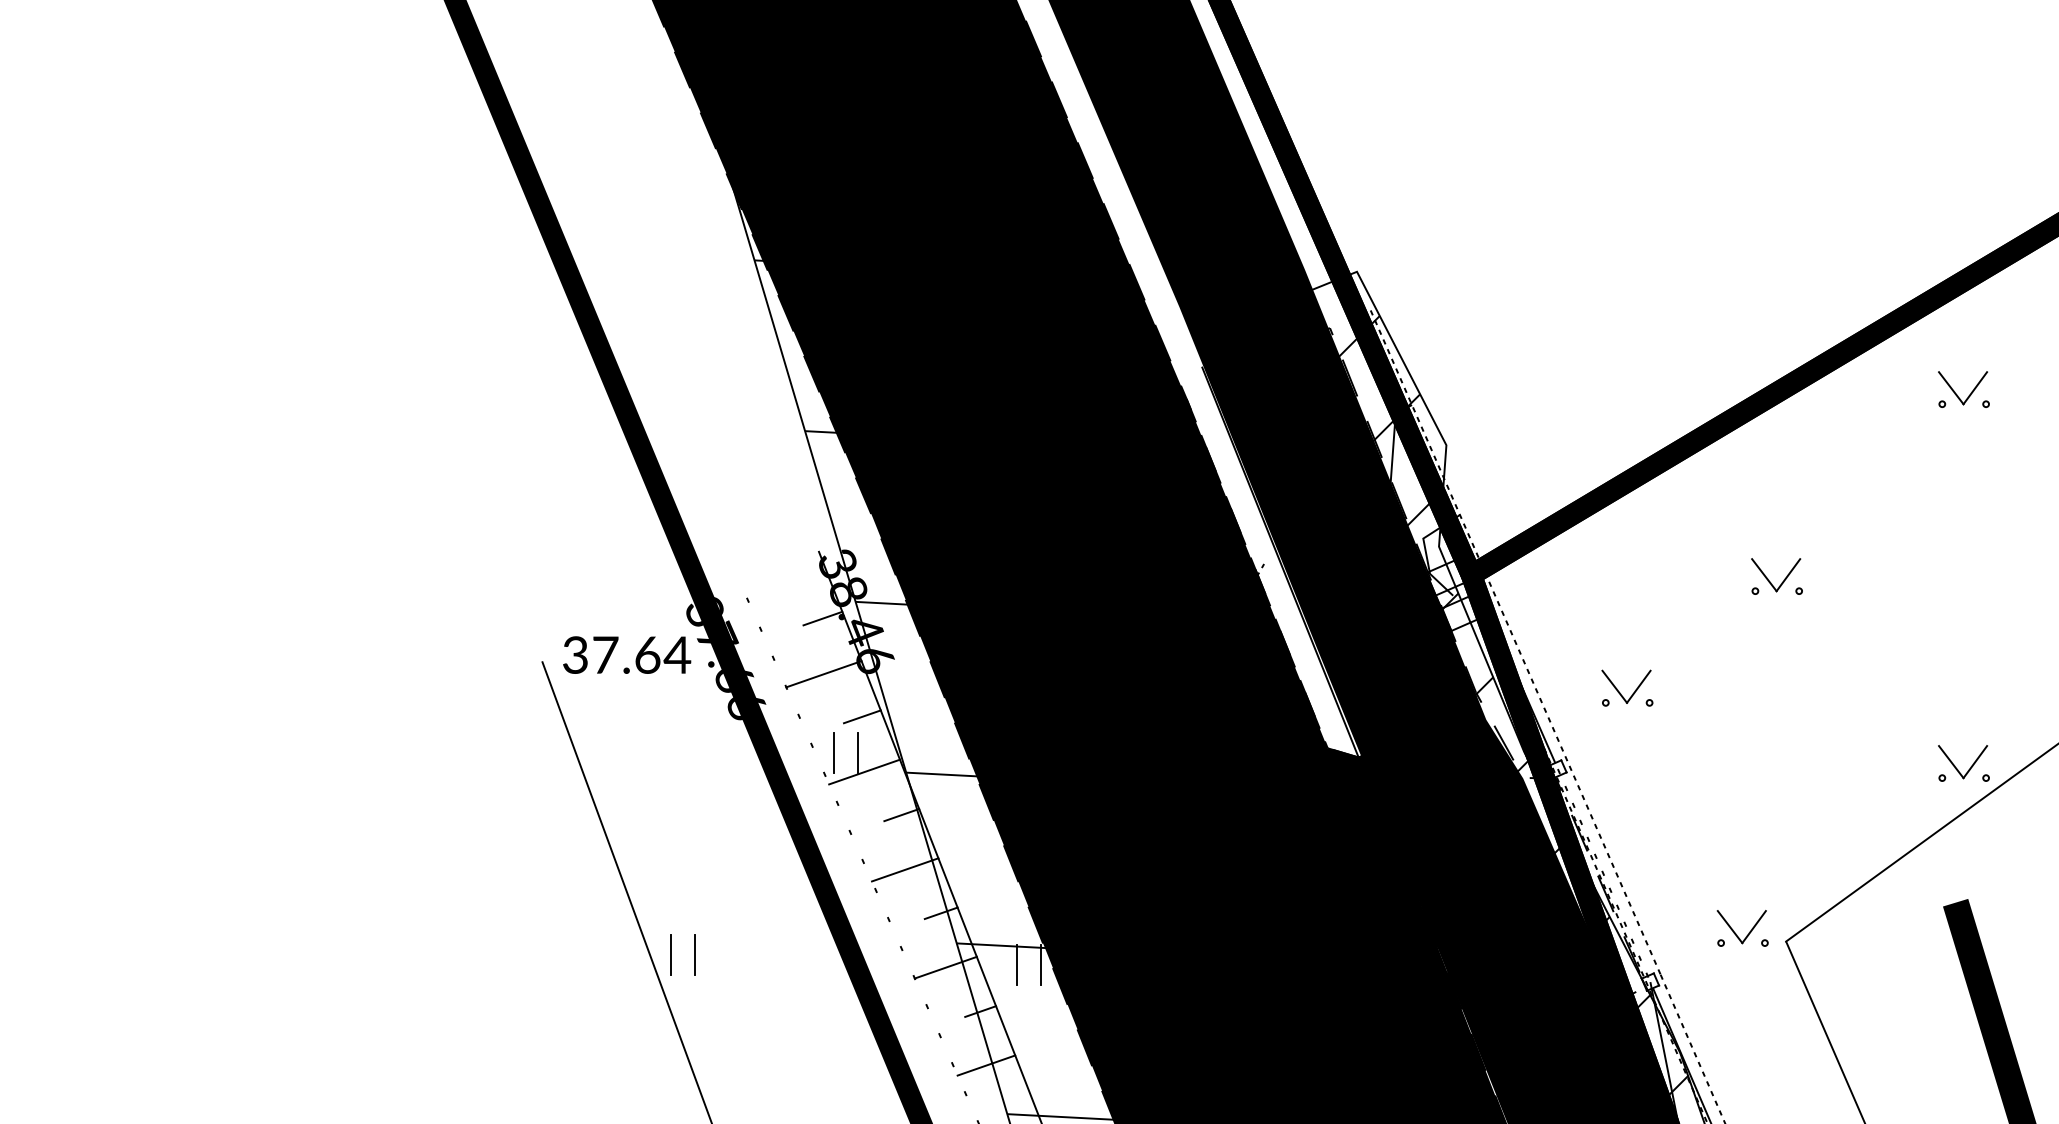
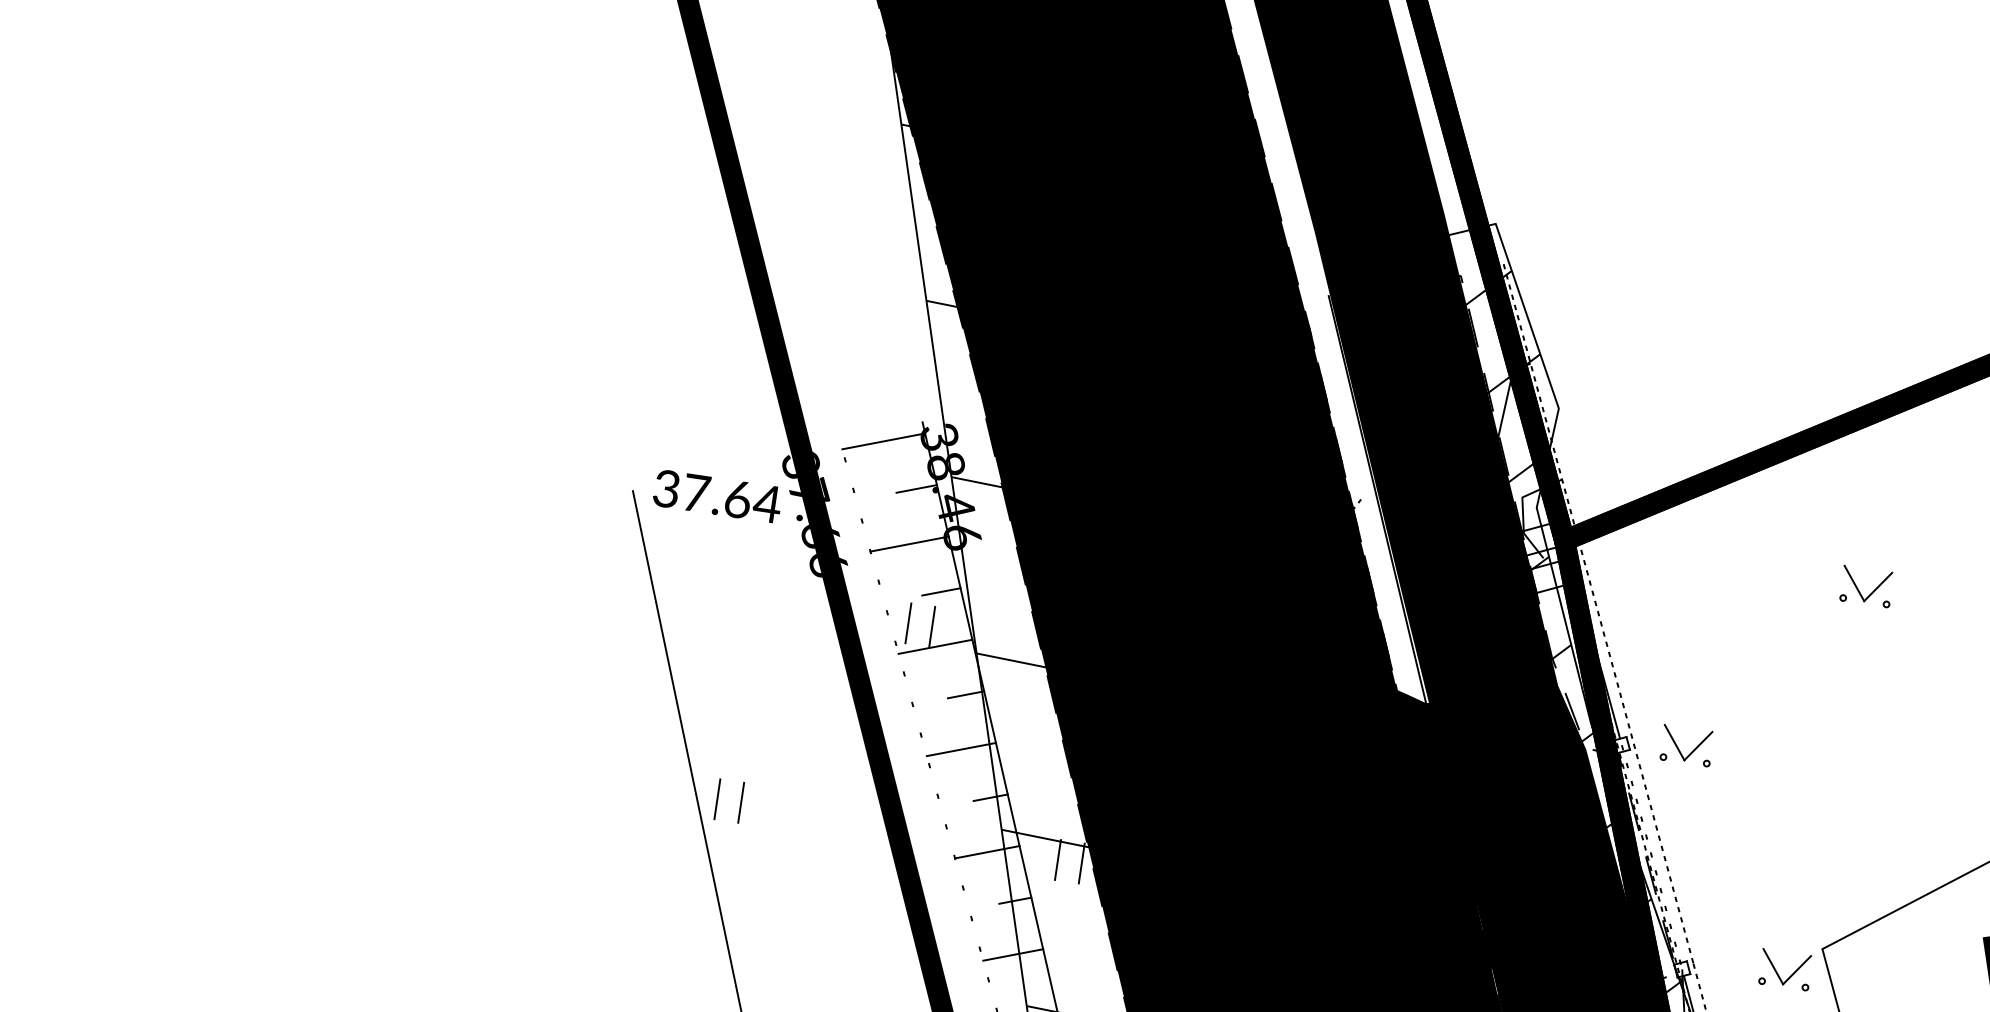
line: (783, 576) -> (883, 441), added
part: (1634, 690) -> (1693, 749), moved
part: (1748, 932) -> (1790, 974), moved

